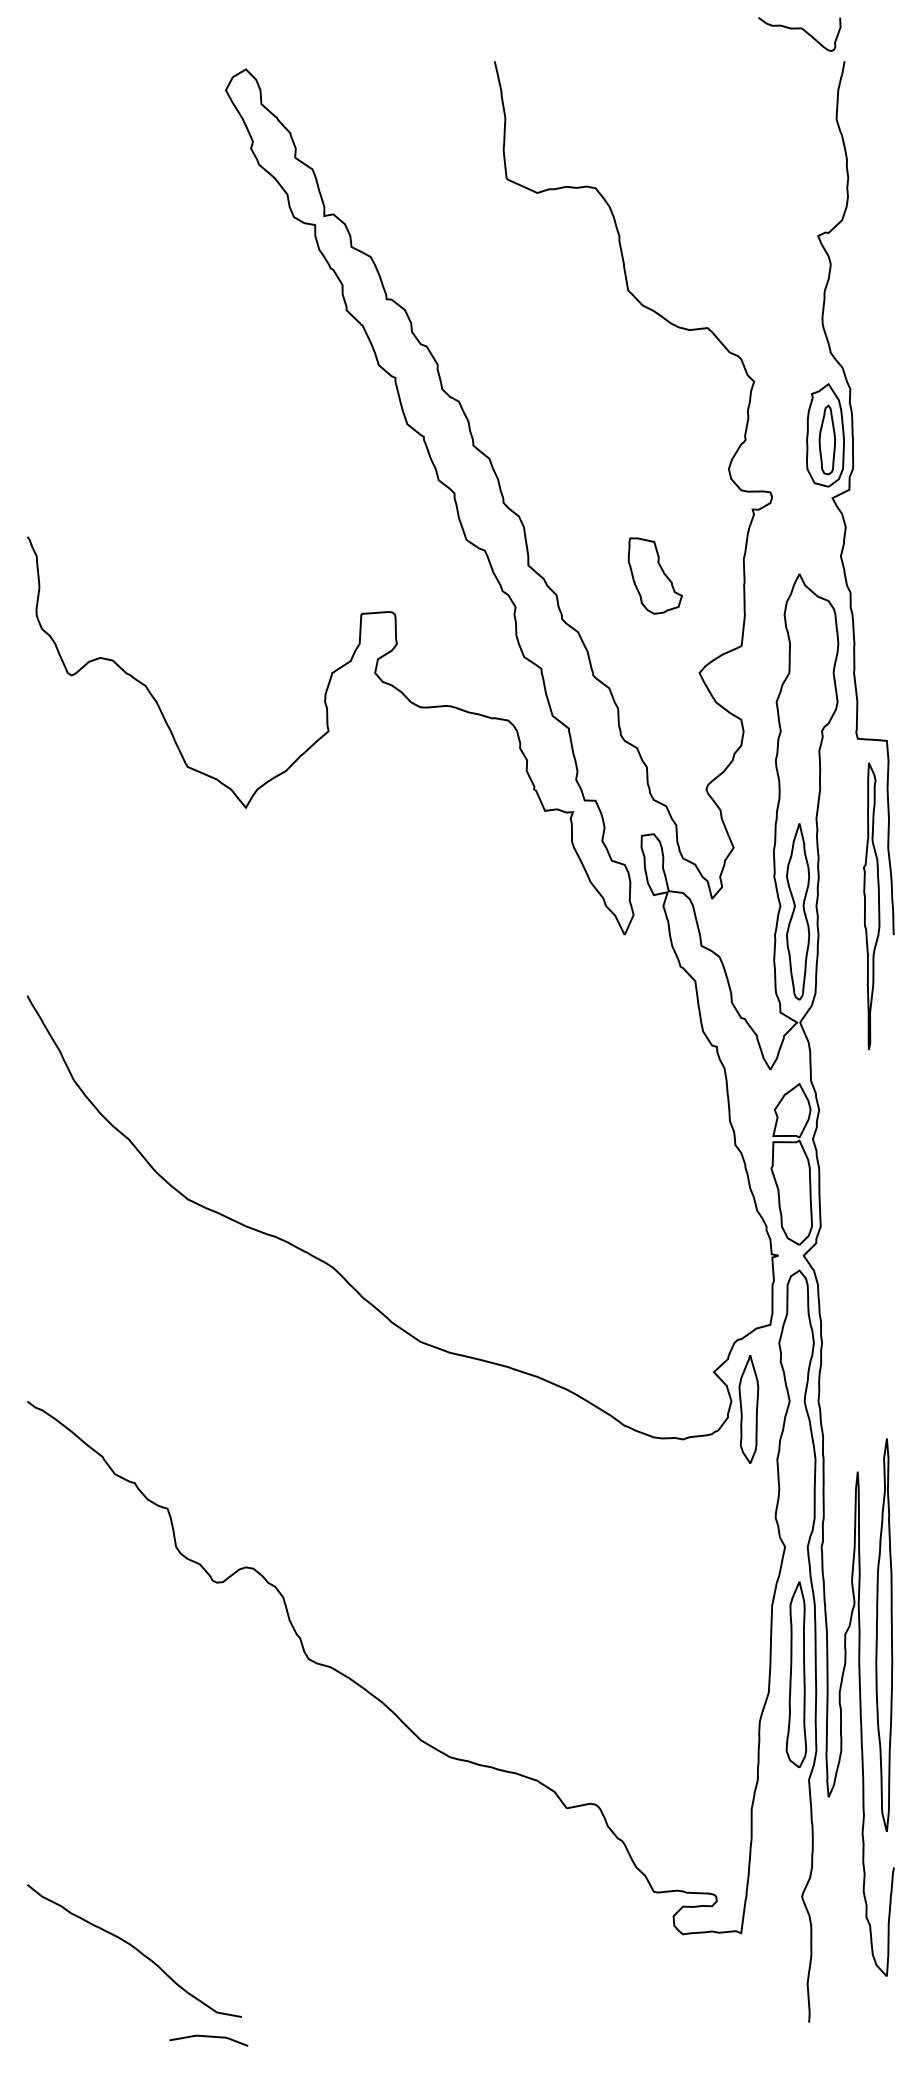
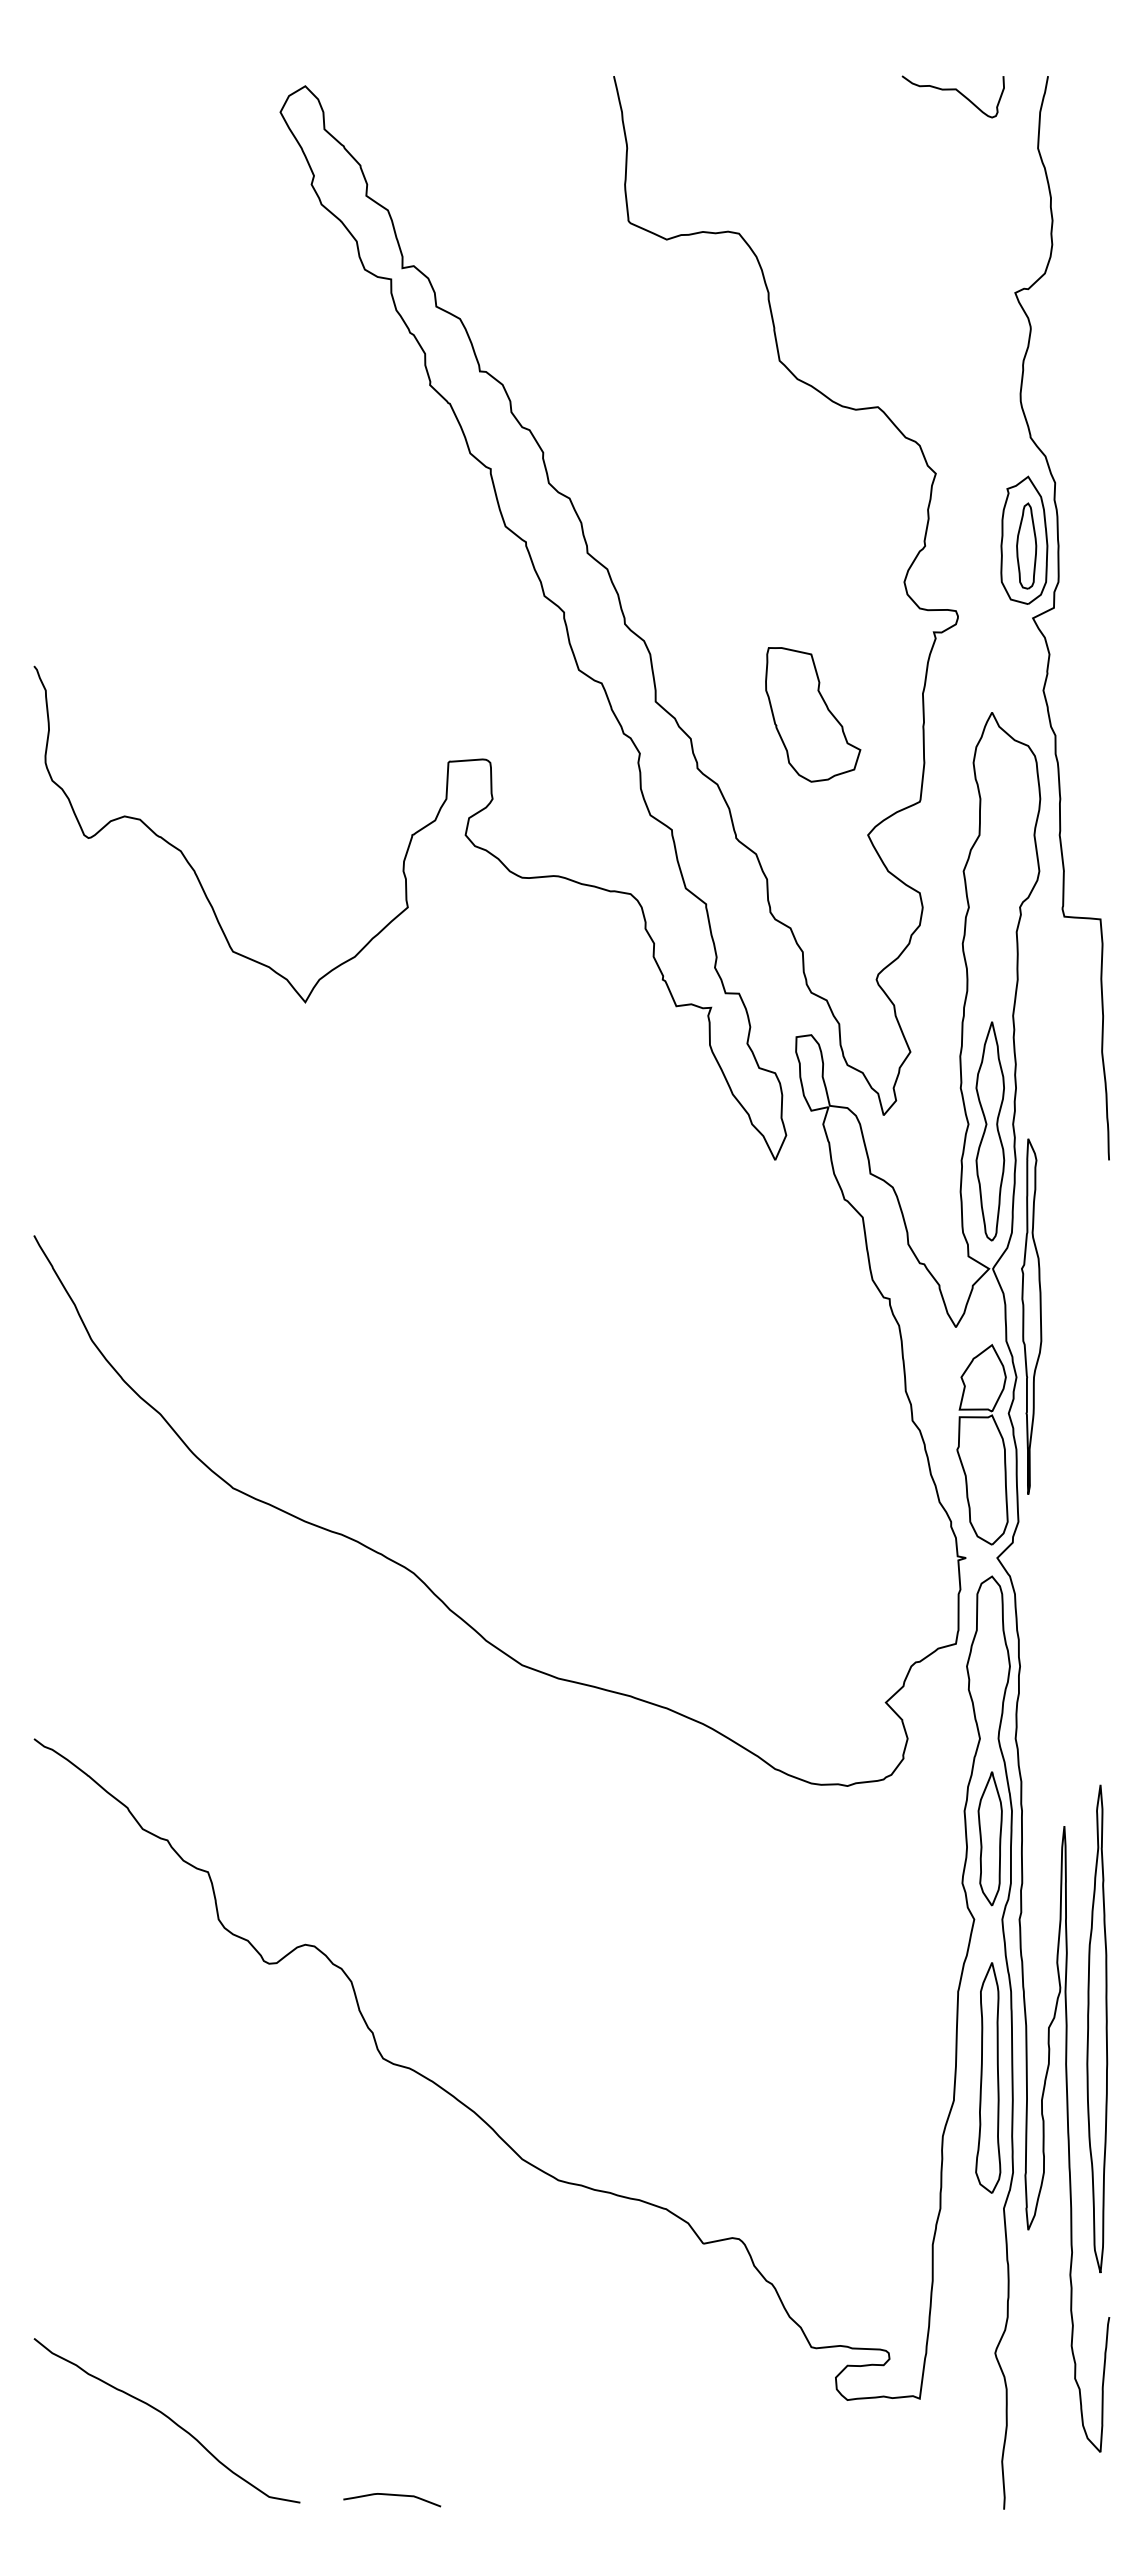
curve: (799, 29) -> (952, 90), moved
part: (655, 575) -> (813, 714), size x1.43
part: (871, 906) -> (1031, 1316), moved
part: (748, 1409) -> (989, 1838), moved
curve: (209, 2037) -> (392, 2495), moved

